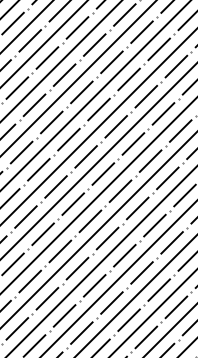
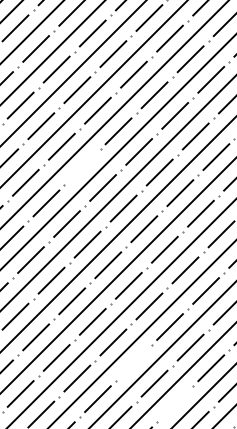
line: (68, 139) -> (82, 167), removed
line: (111, 302) -> (133, 362), removed
line: (146, 337) -> (175, 404), removed

